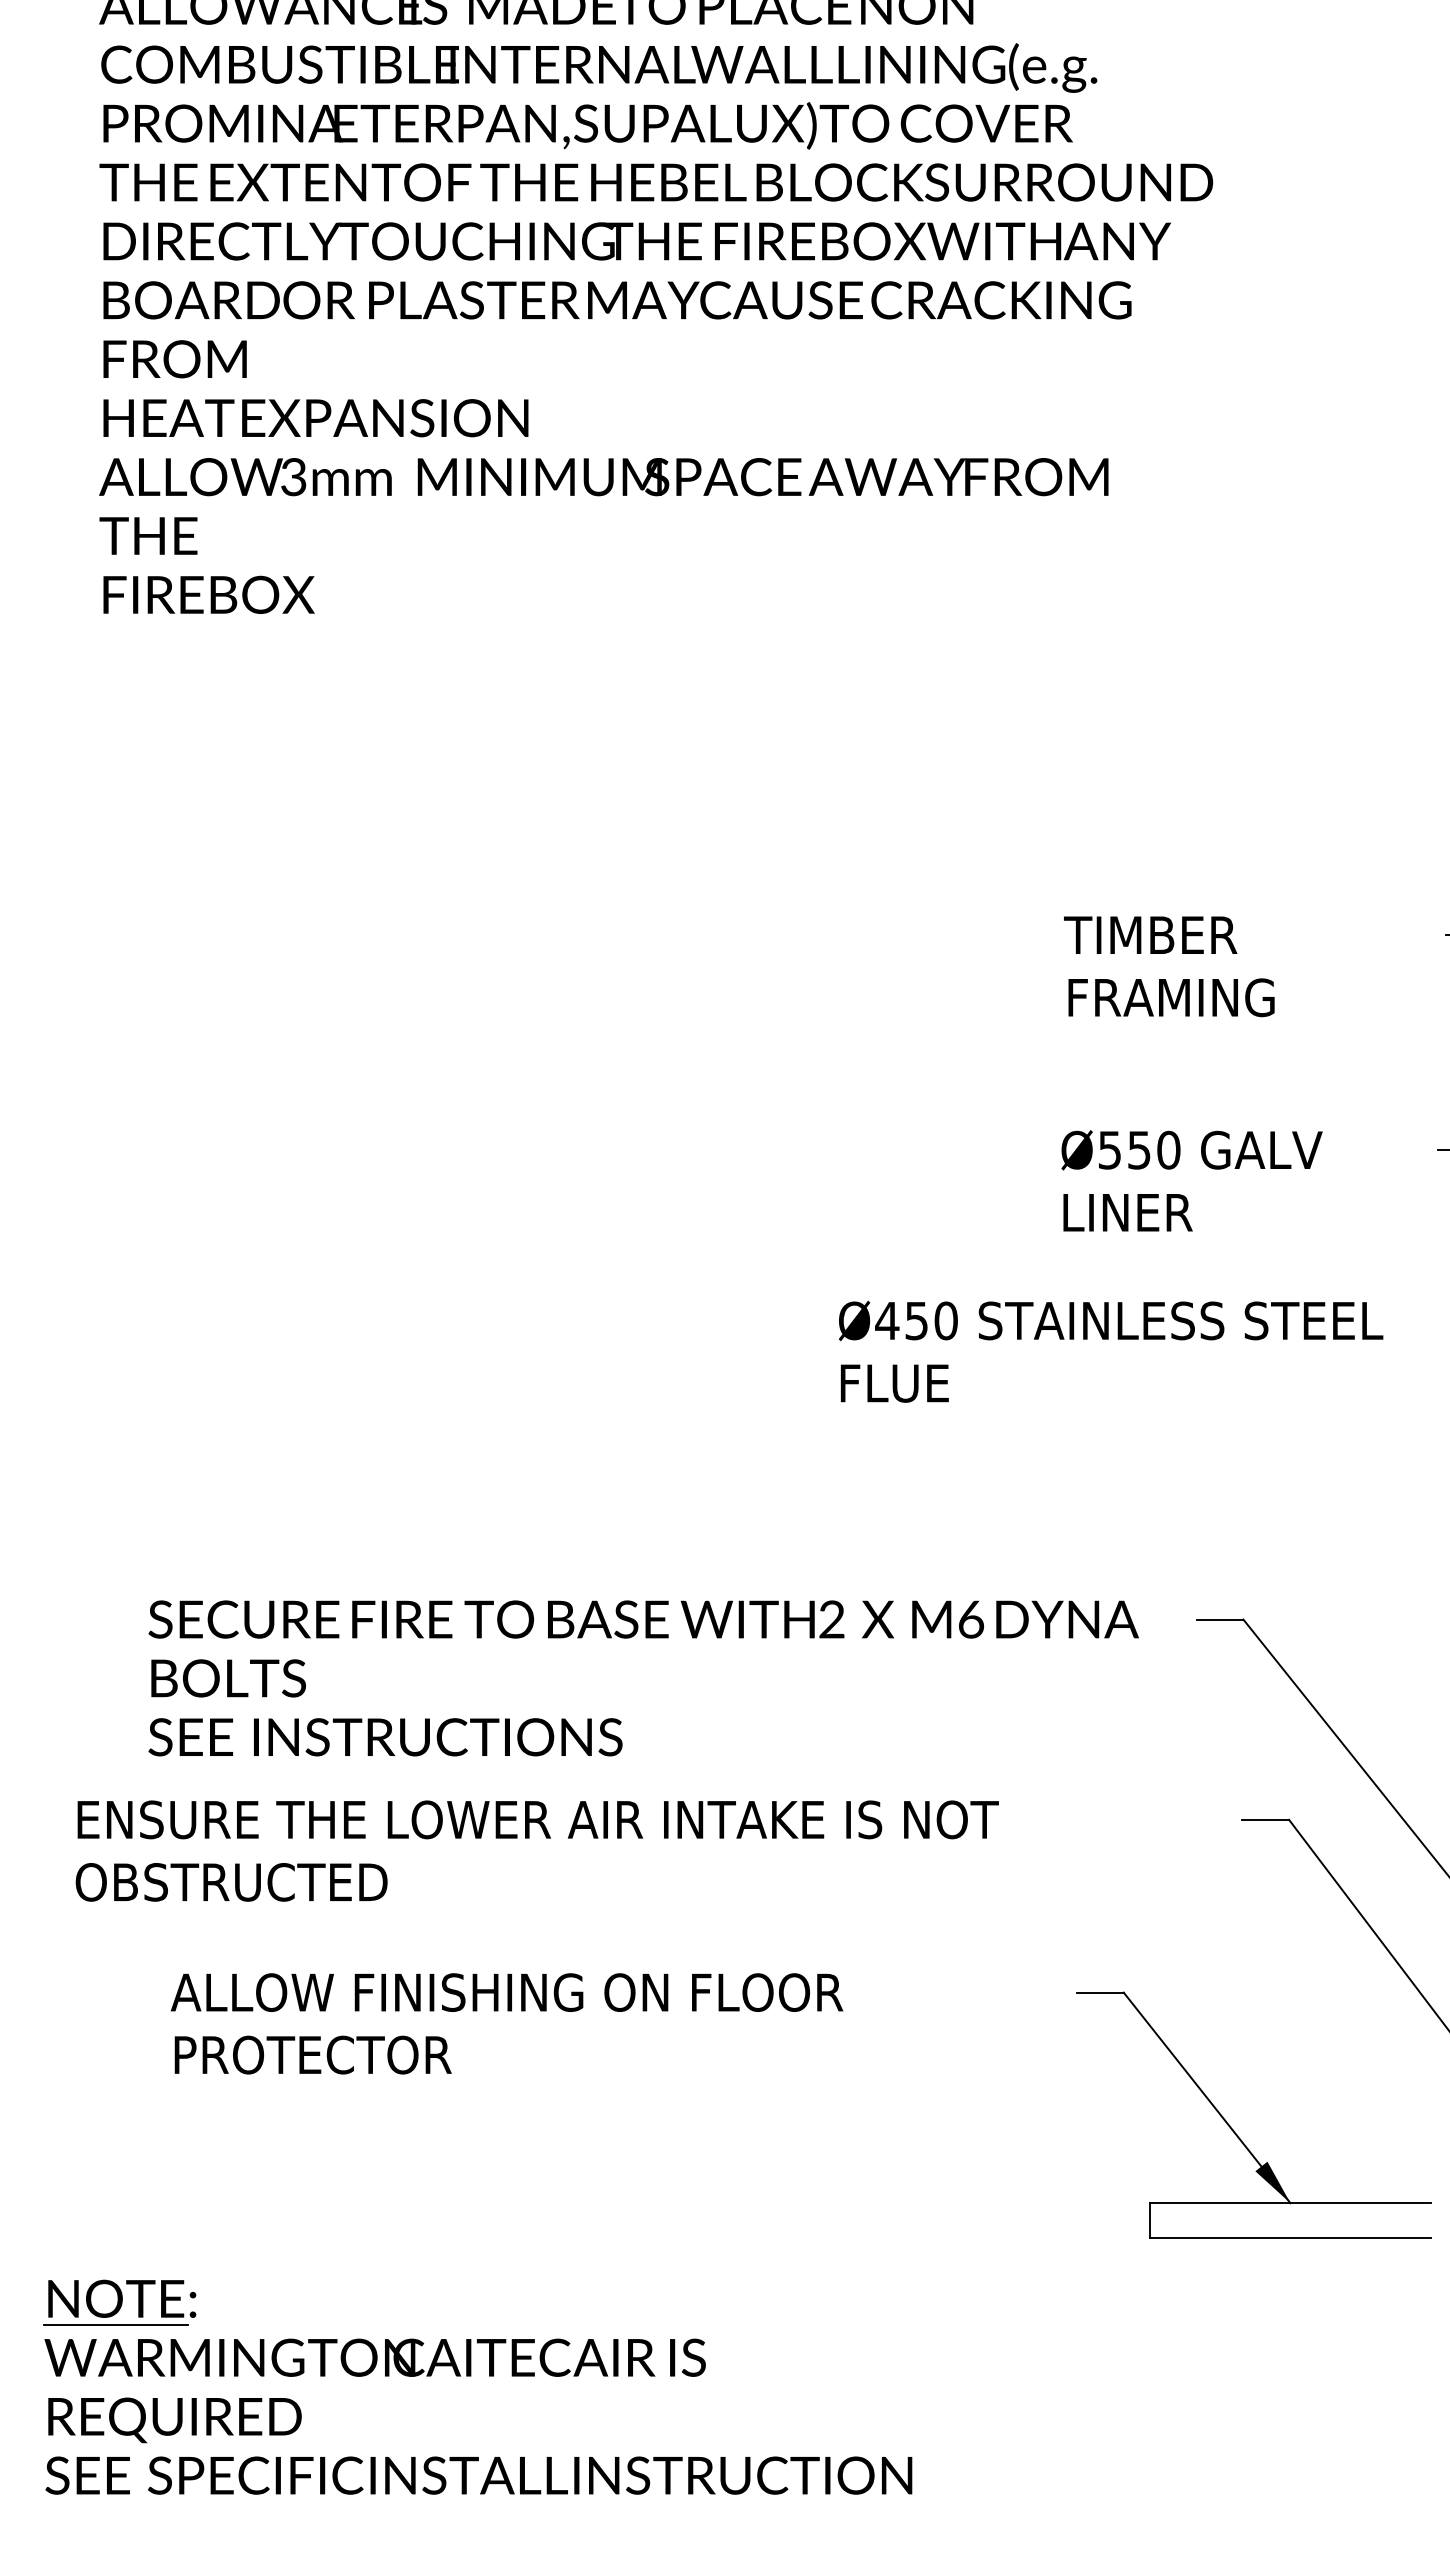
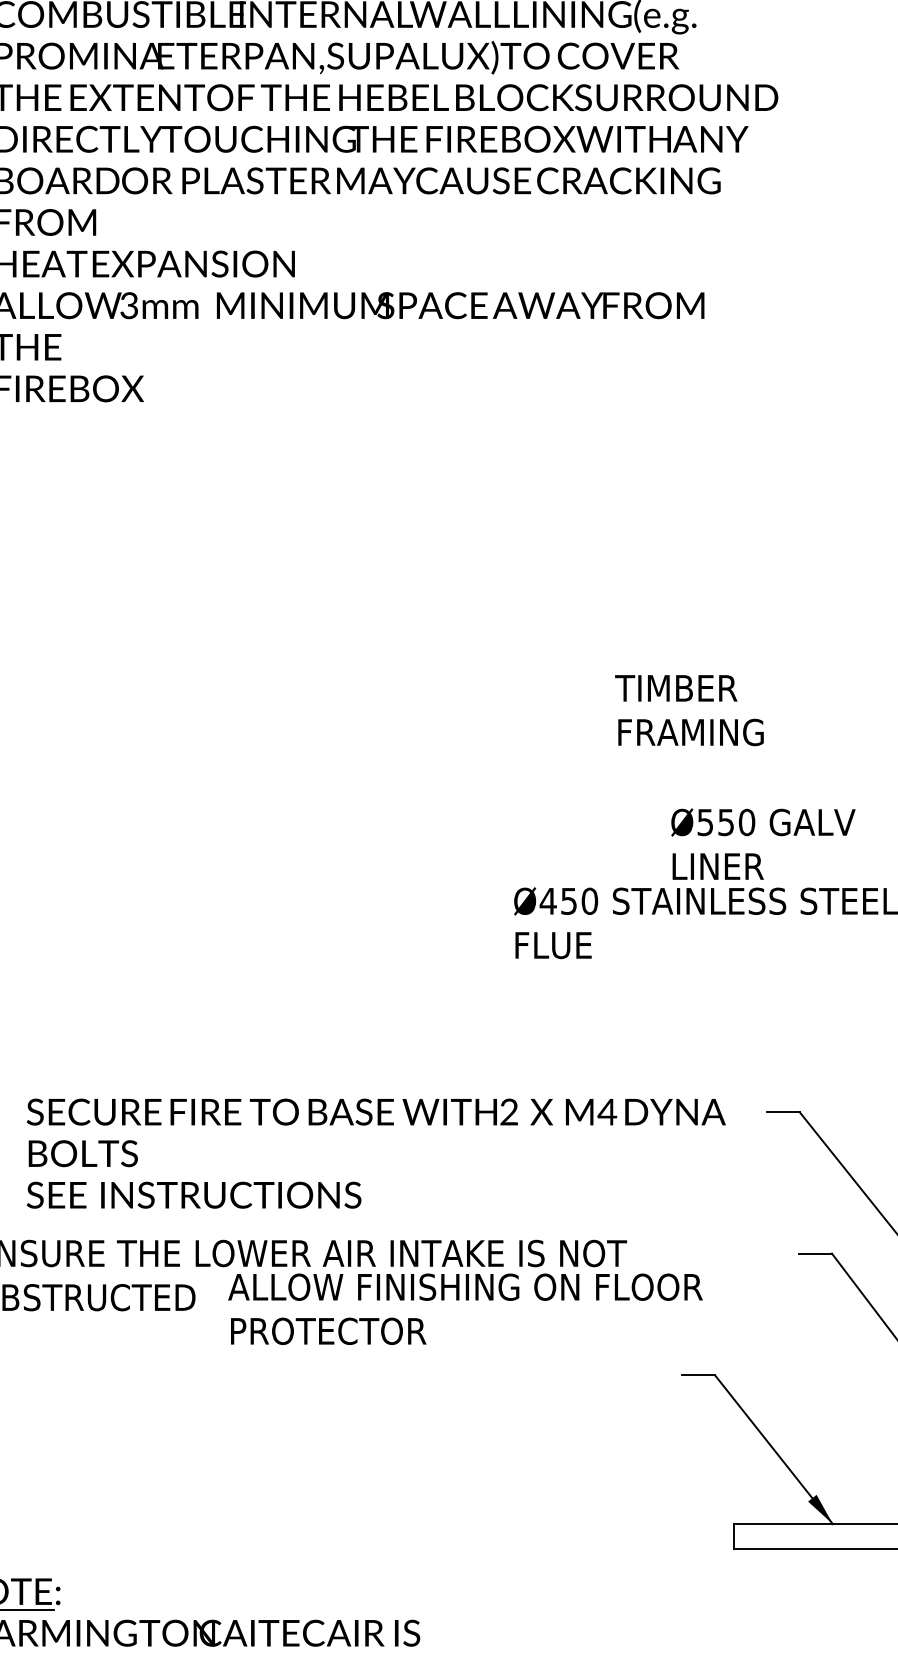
text: (1169, 966) -> (689, 710), moved
text: (1191, 1180) -> (763, 843), moved
text: (970, 1619) -> (607, 1112), M6 -> M4
text: (507, 2023) -> (465, 1309), moved

